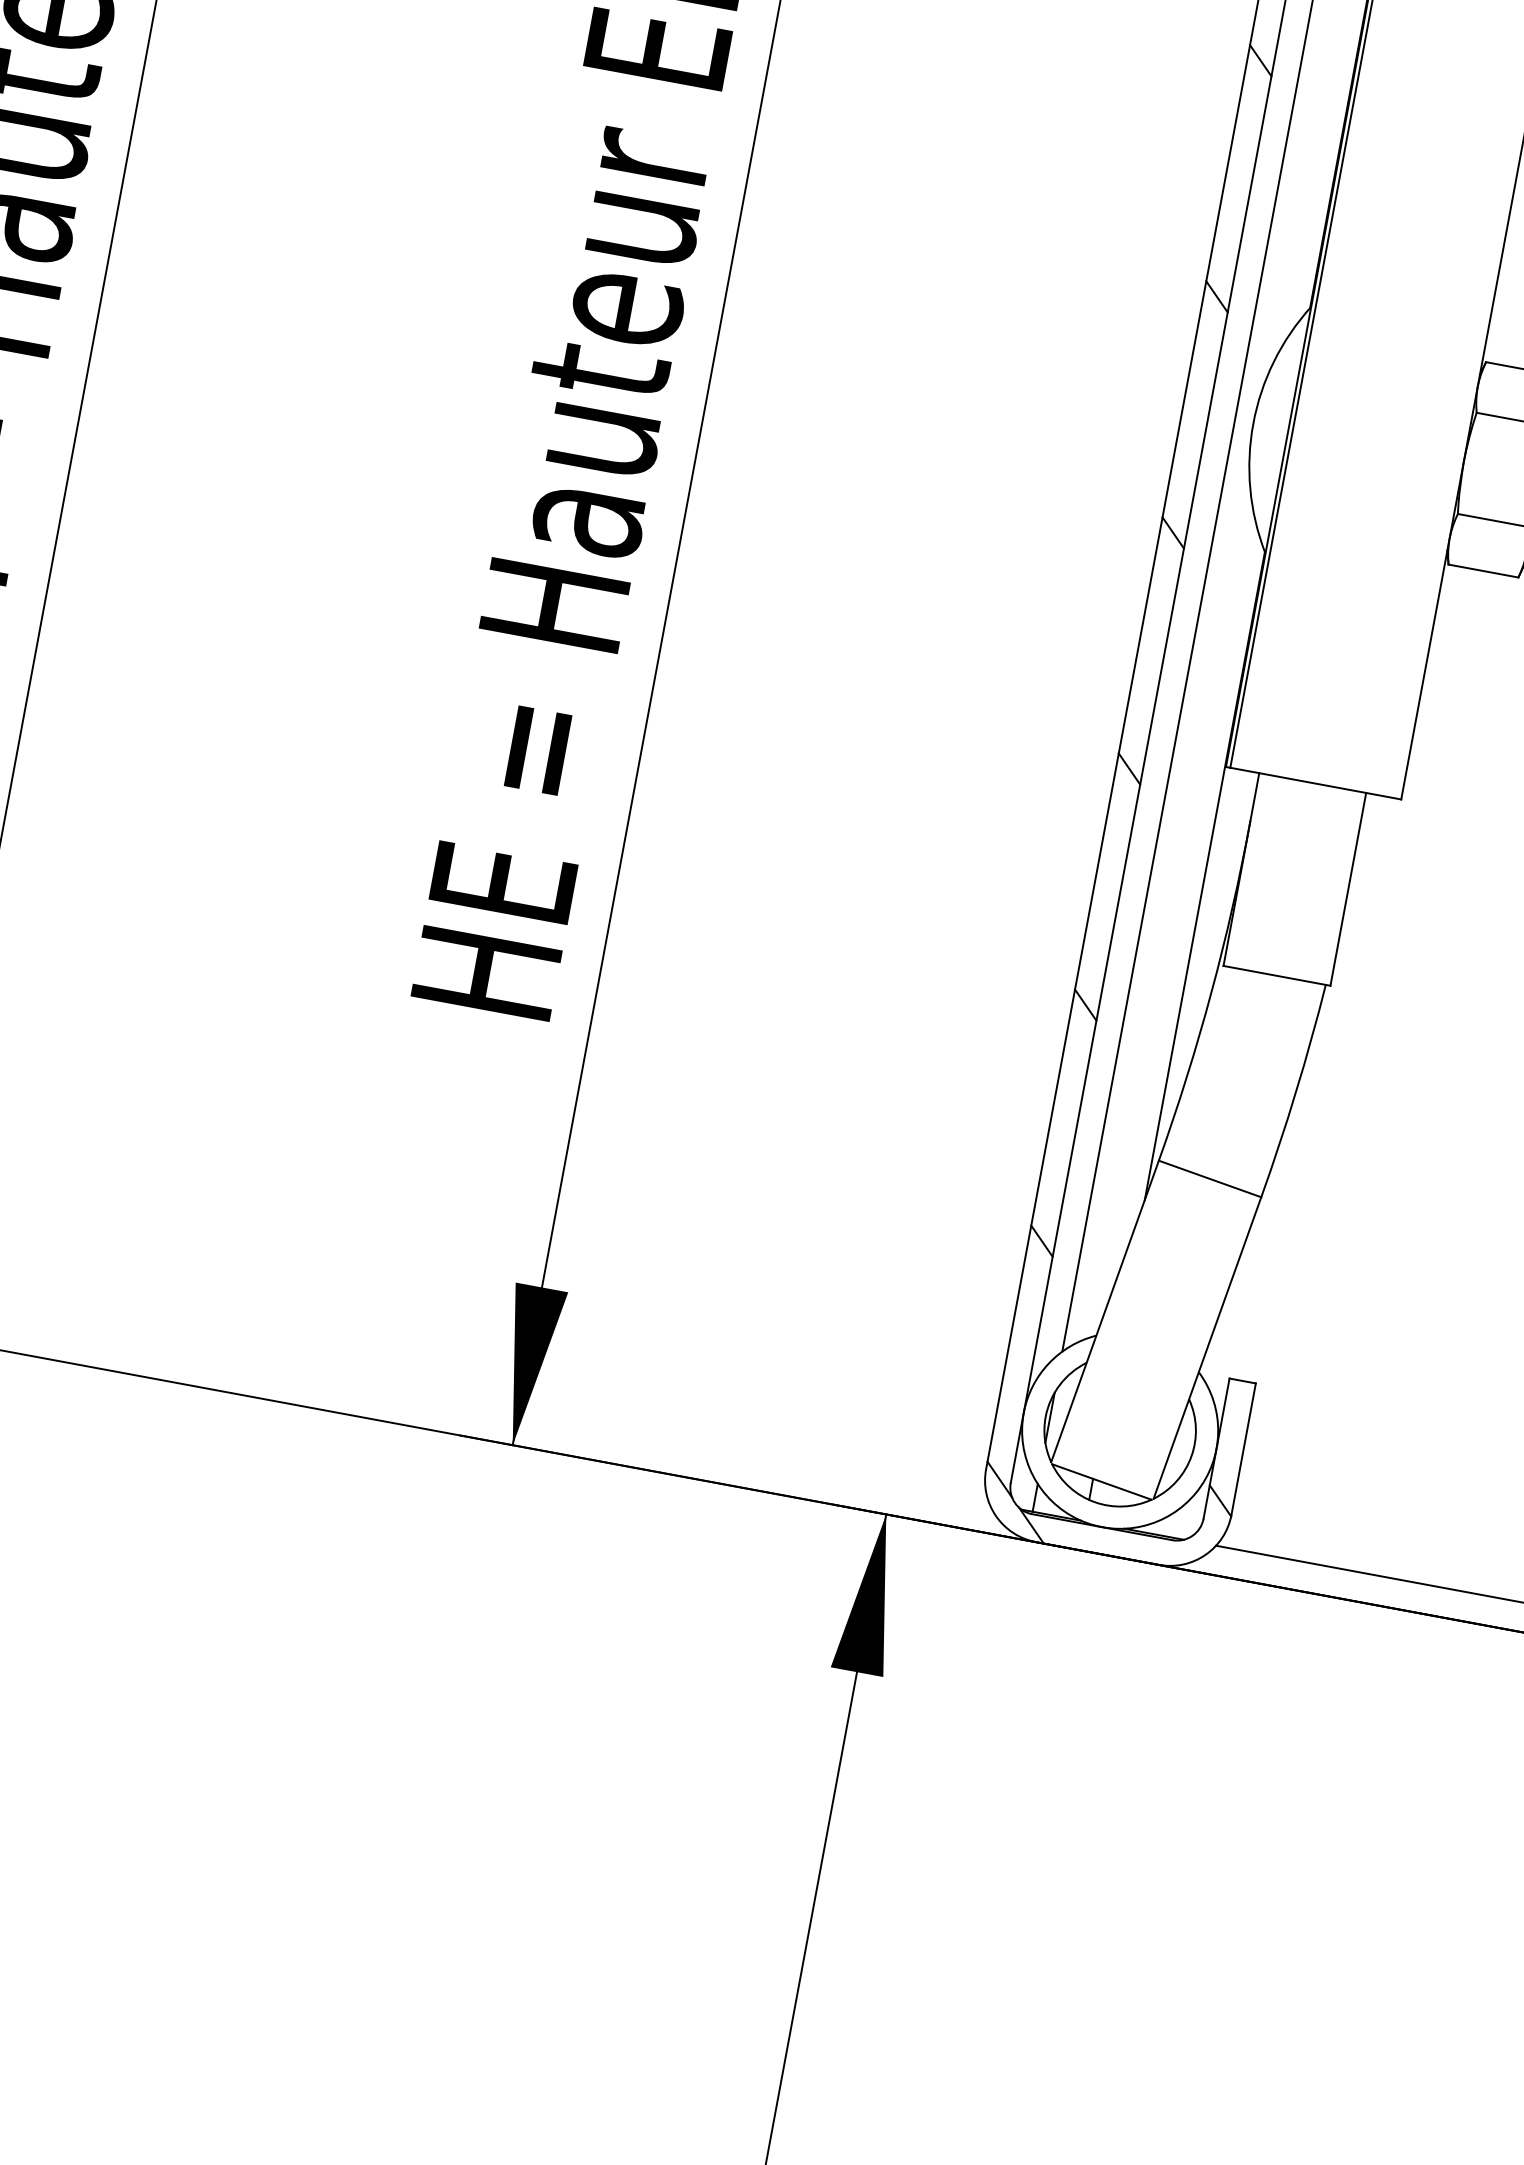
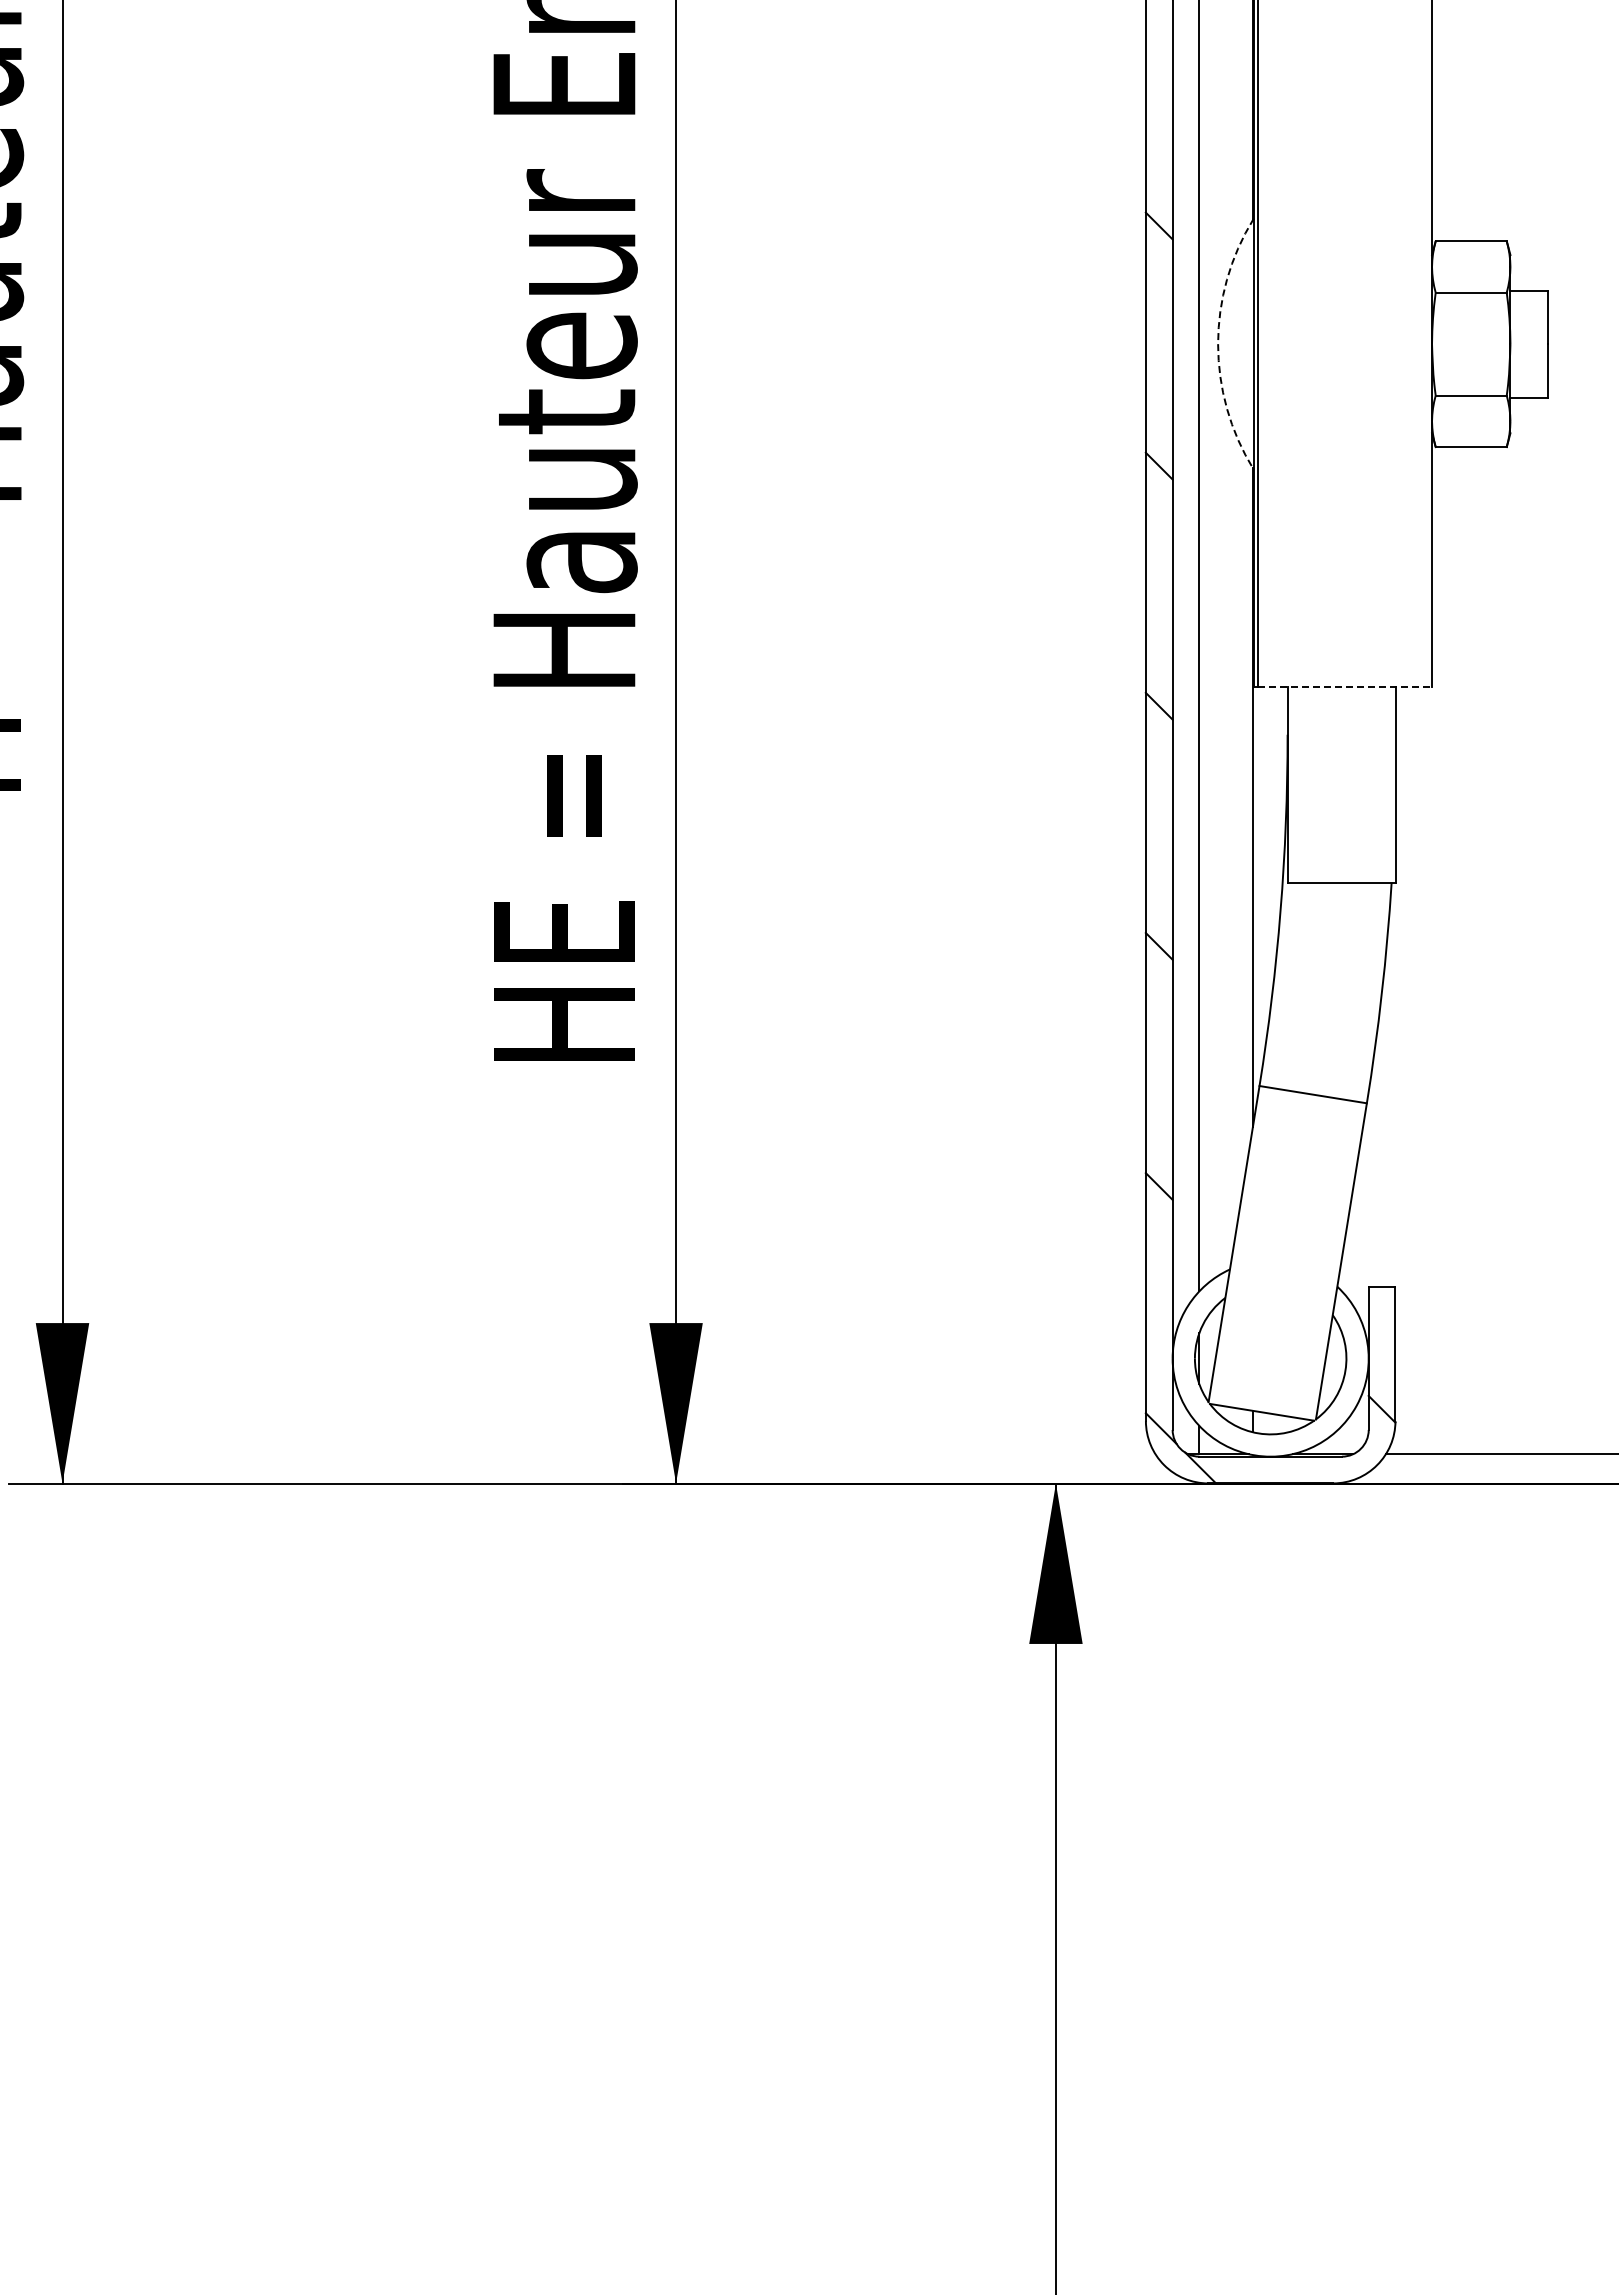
arc: (1253, 424) -> (1218, 344), solid -> dashed
line: (1316, 783) -> (1345, 686), solid -> dashed

